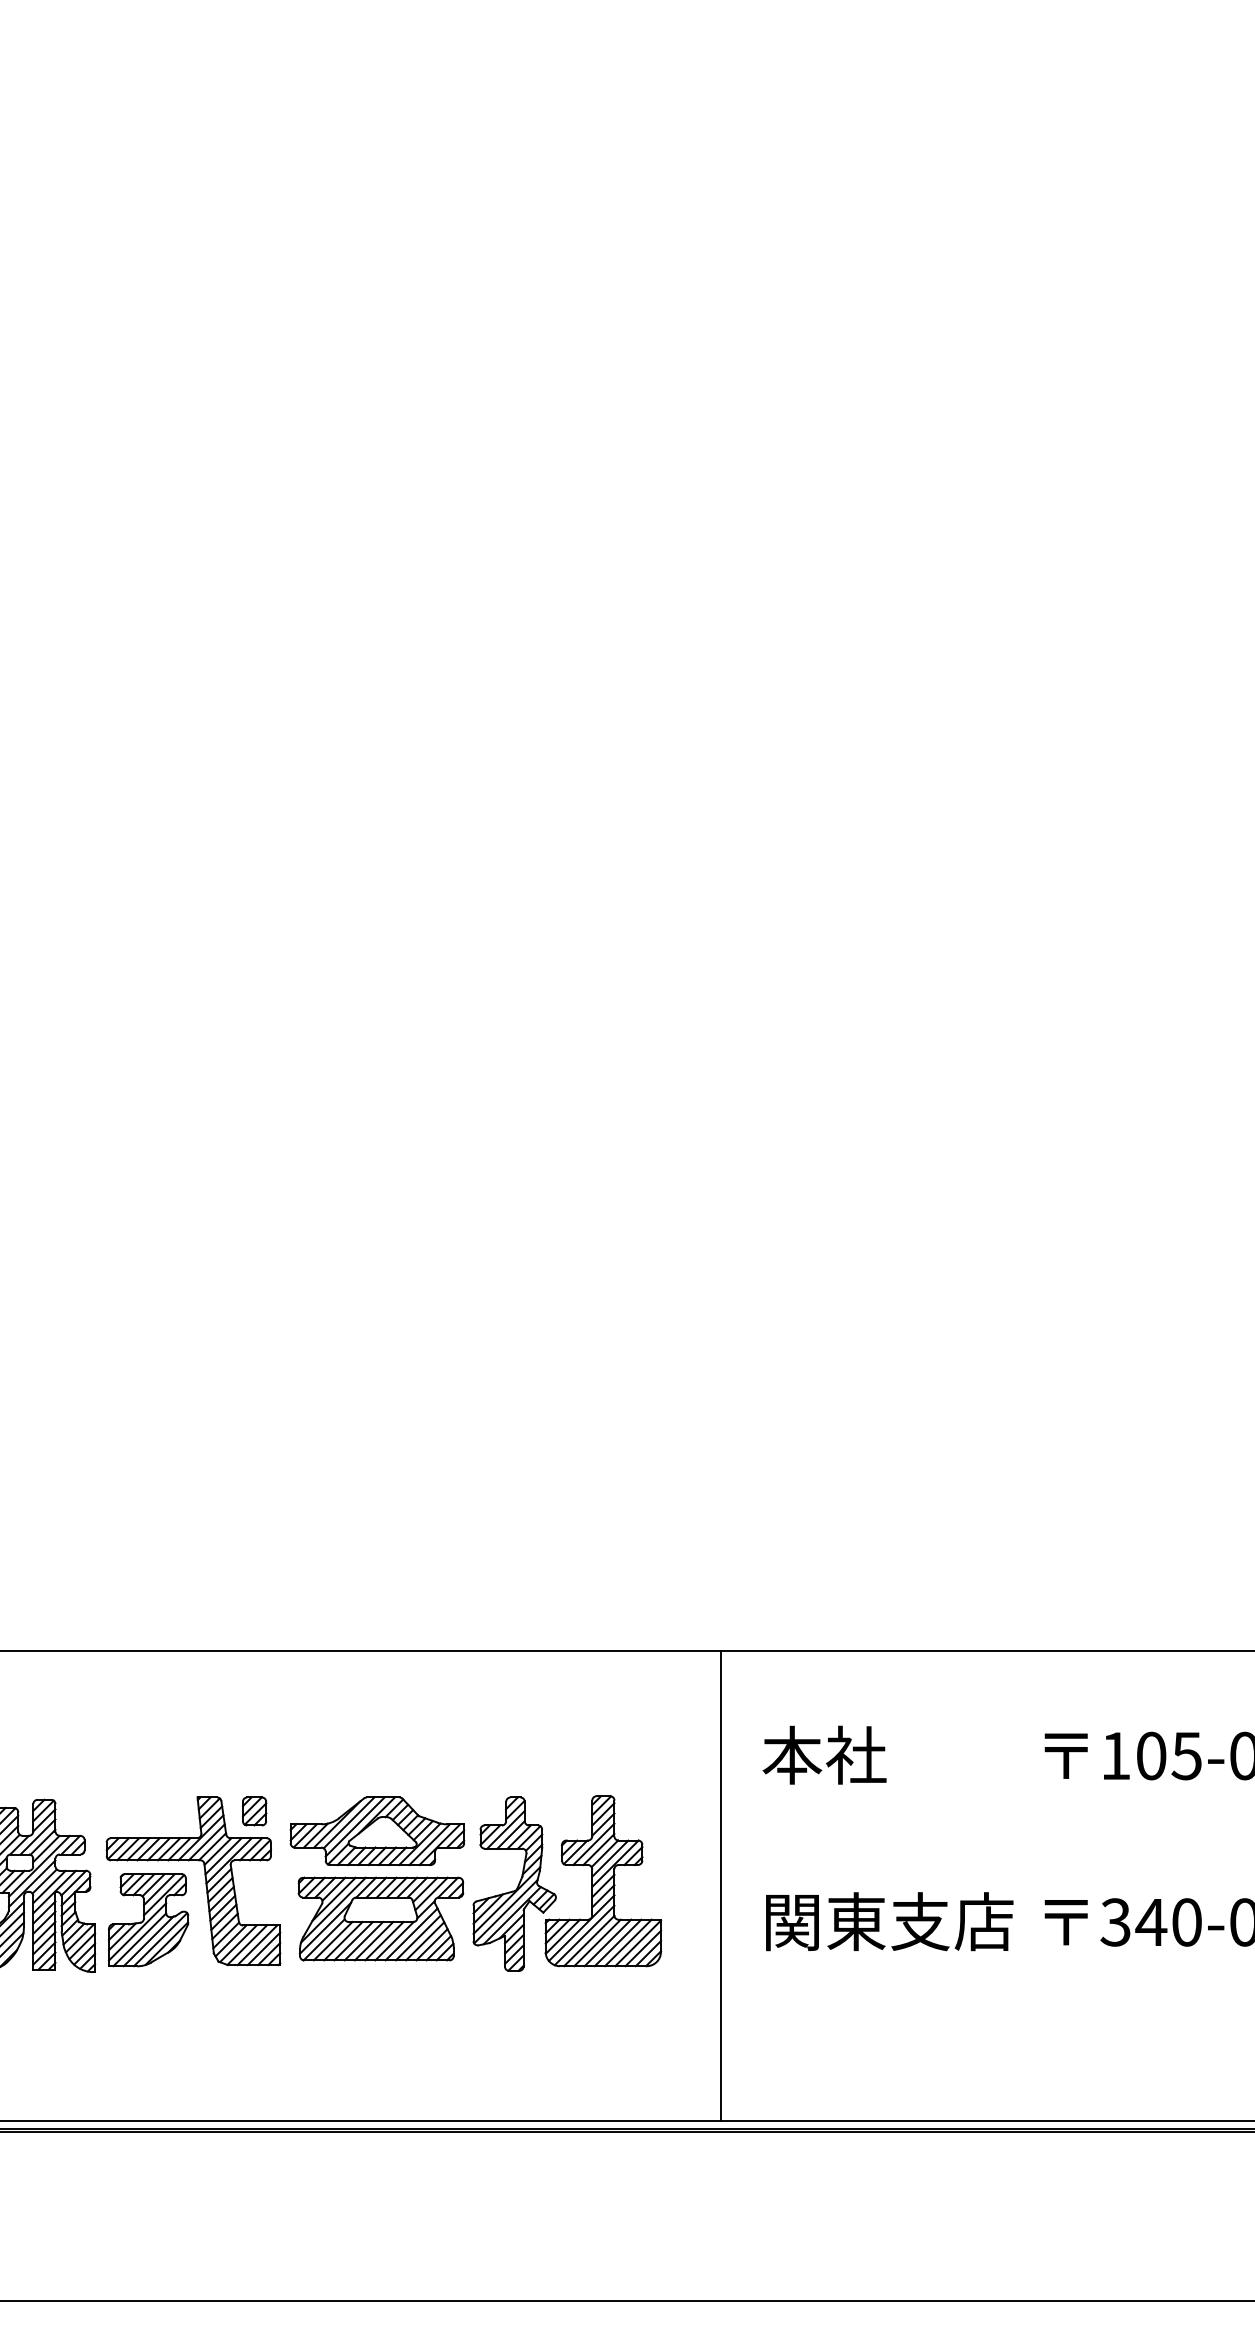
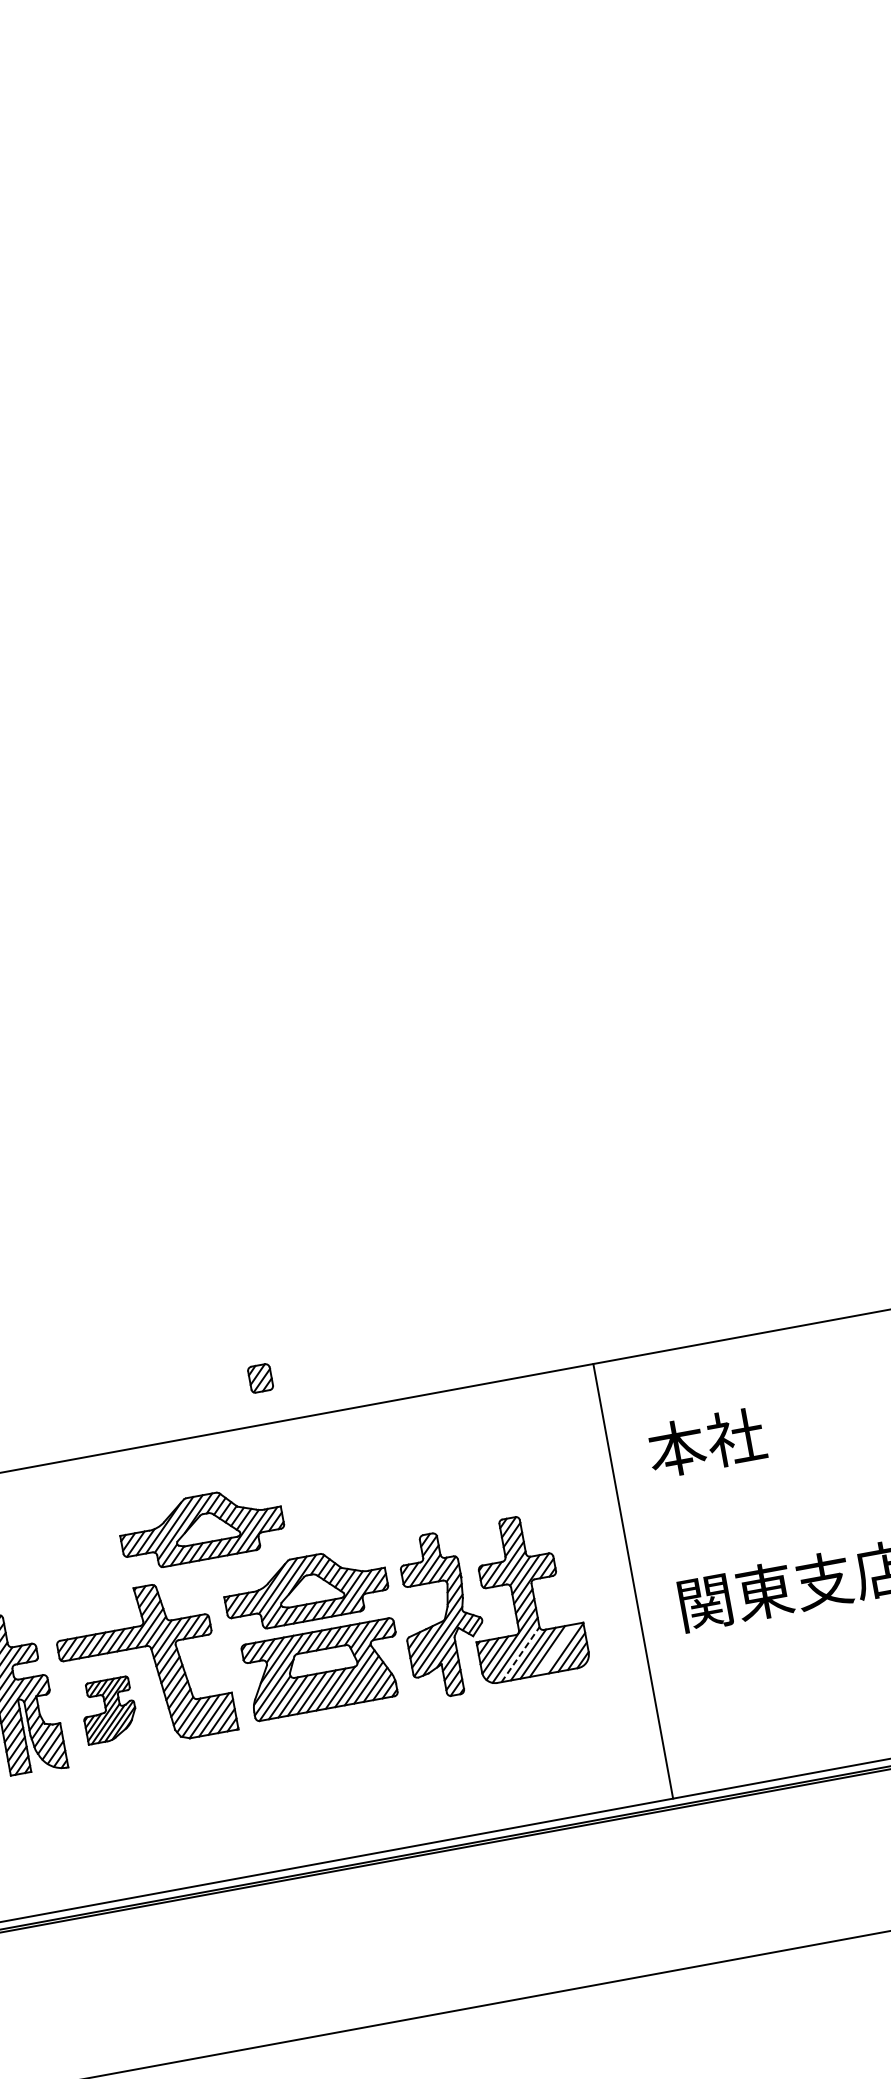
part: (280, 1747) -> (201, 1527), added
part: (254, 1811) -> (260, 1378), moved
part: (148, 1920) -> (109, 1710), size x0.7
line: (589, 1941) -> (520, 1655), solid -> dashed
line: (628, 1942) -> (557, 1649), removed

